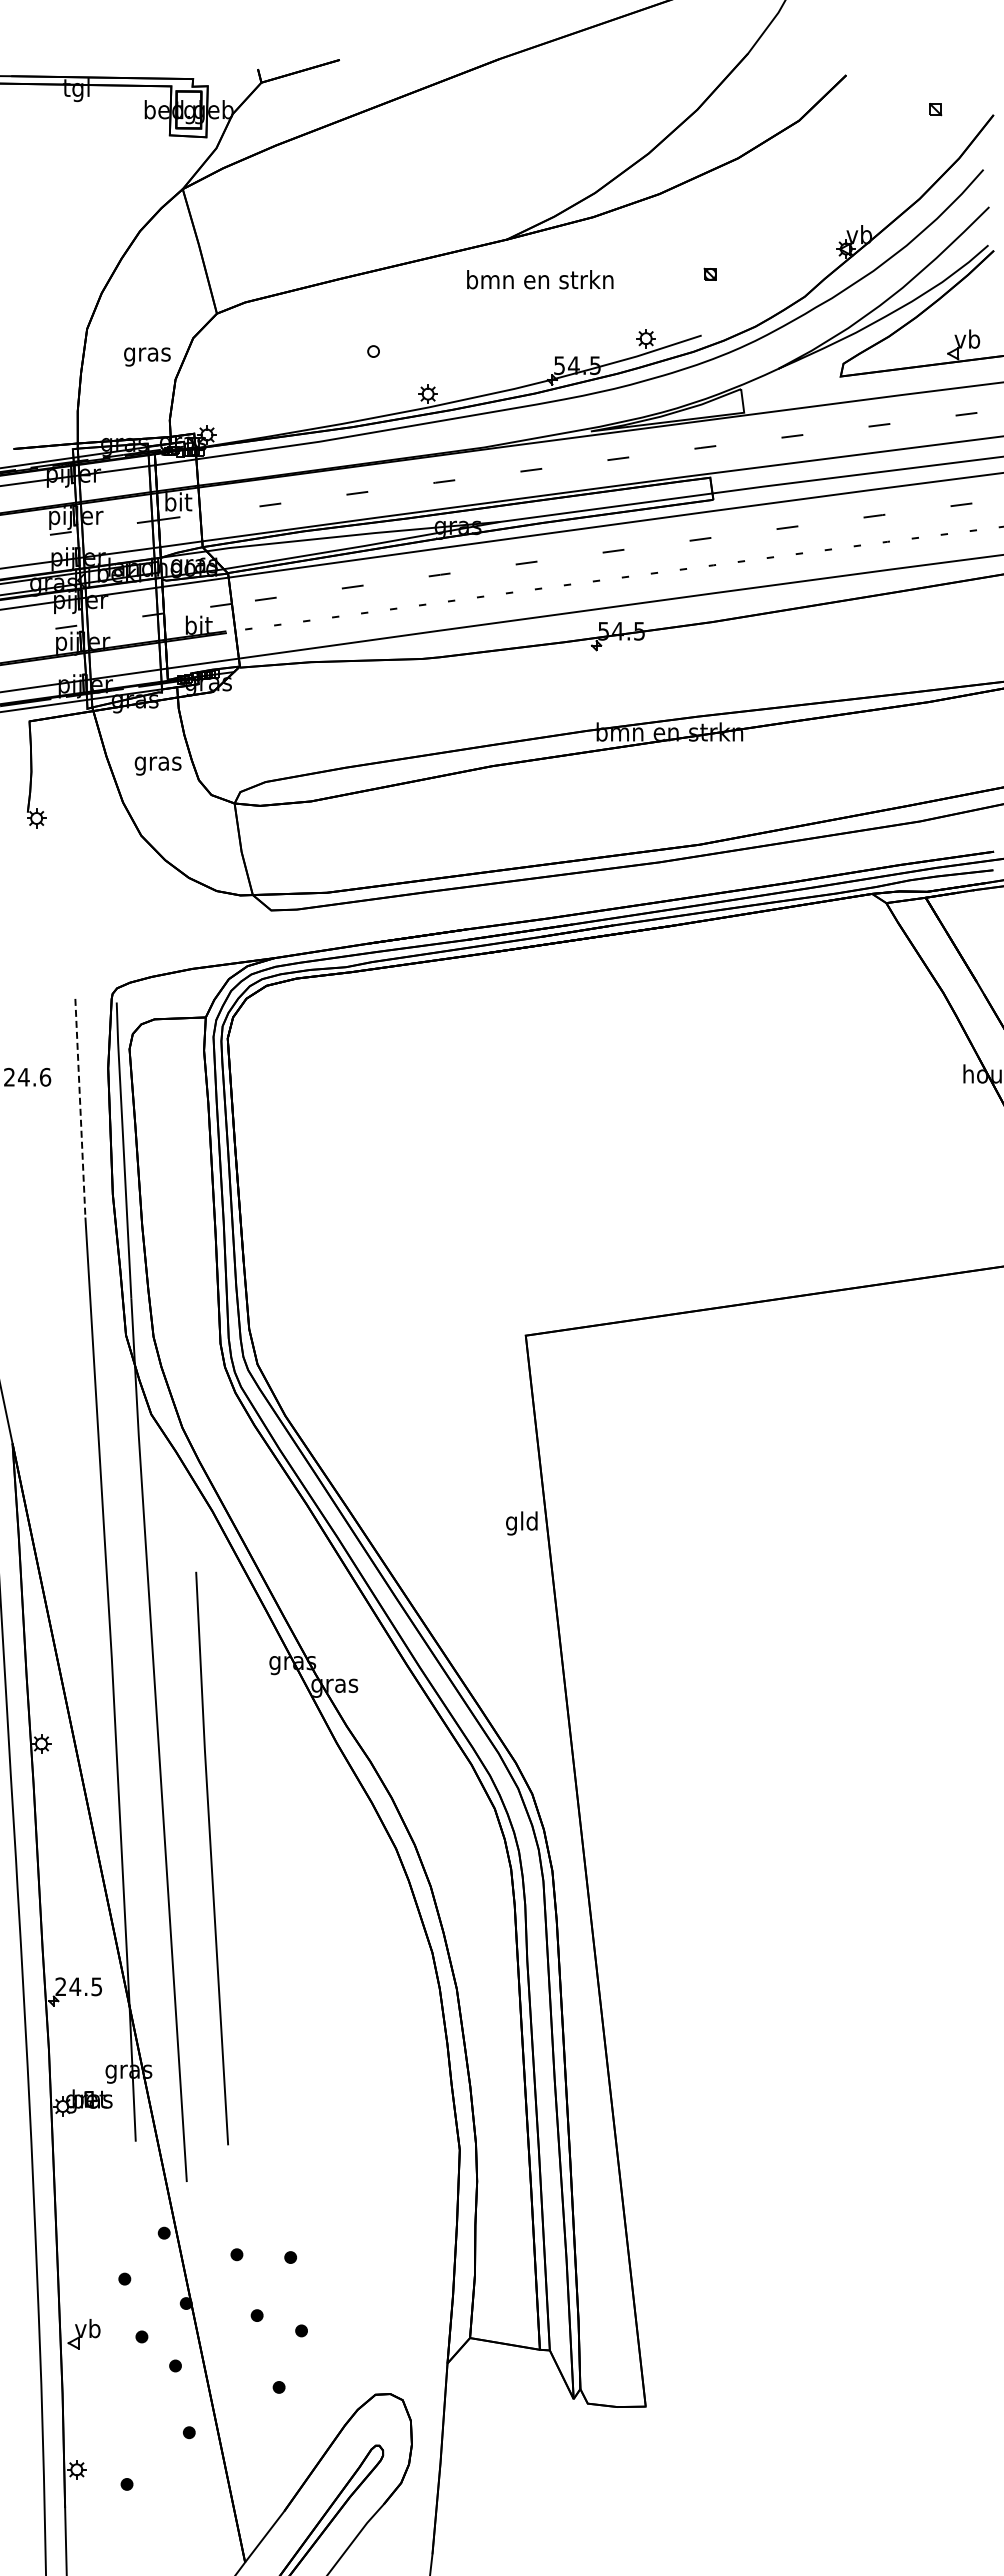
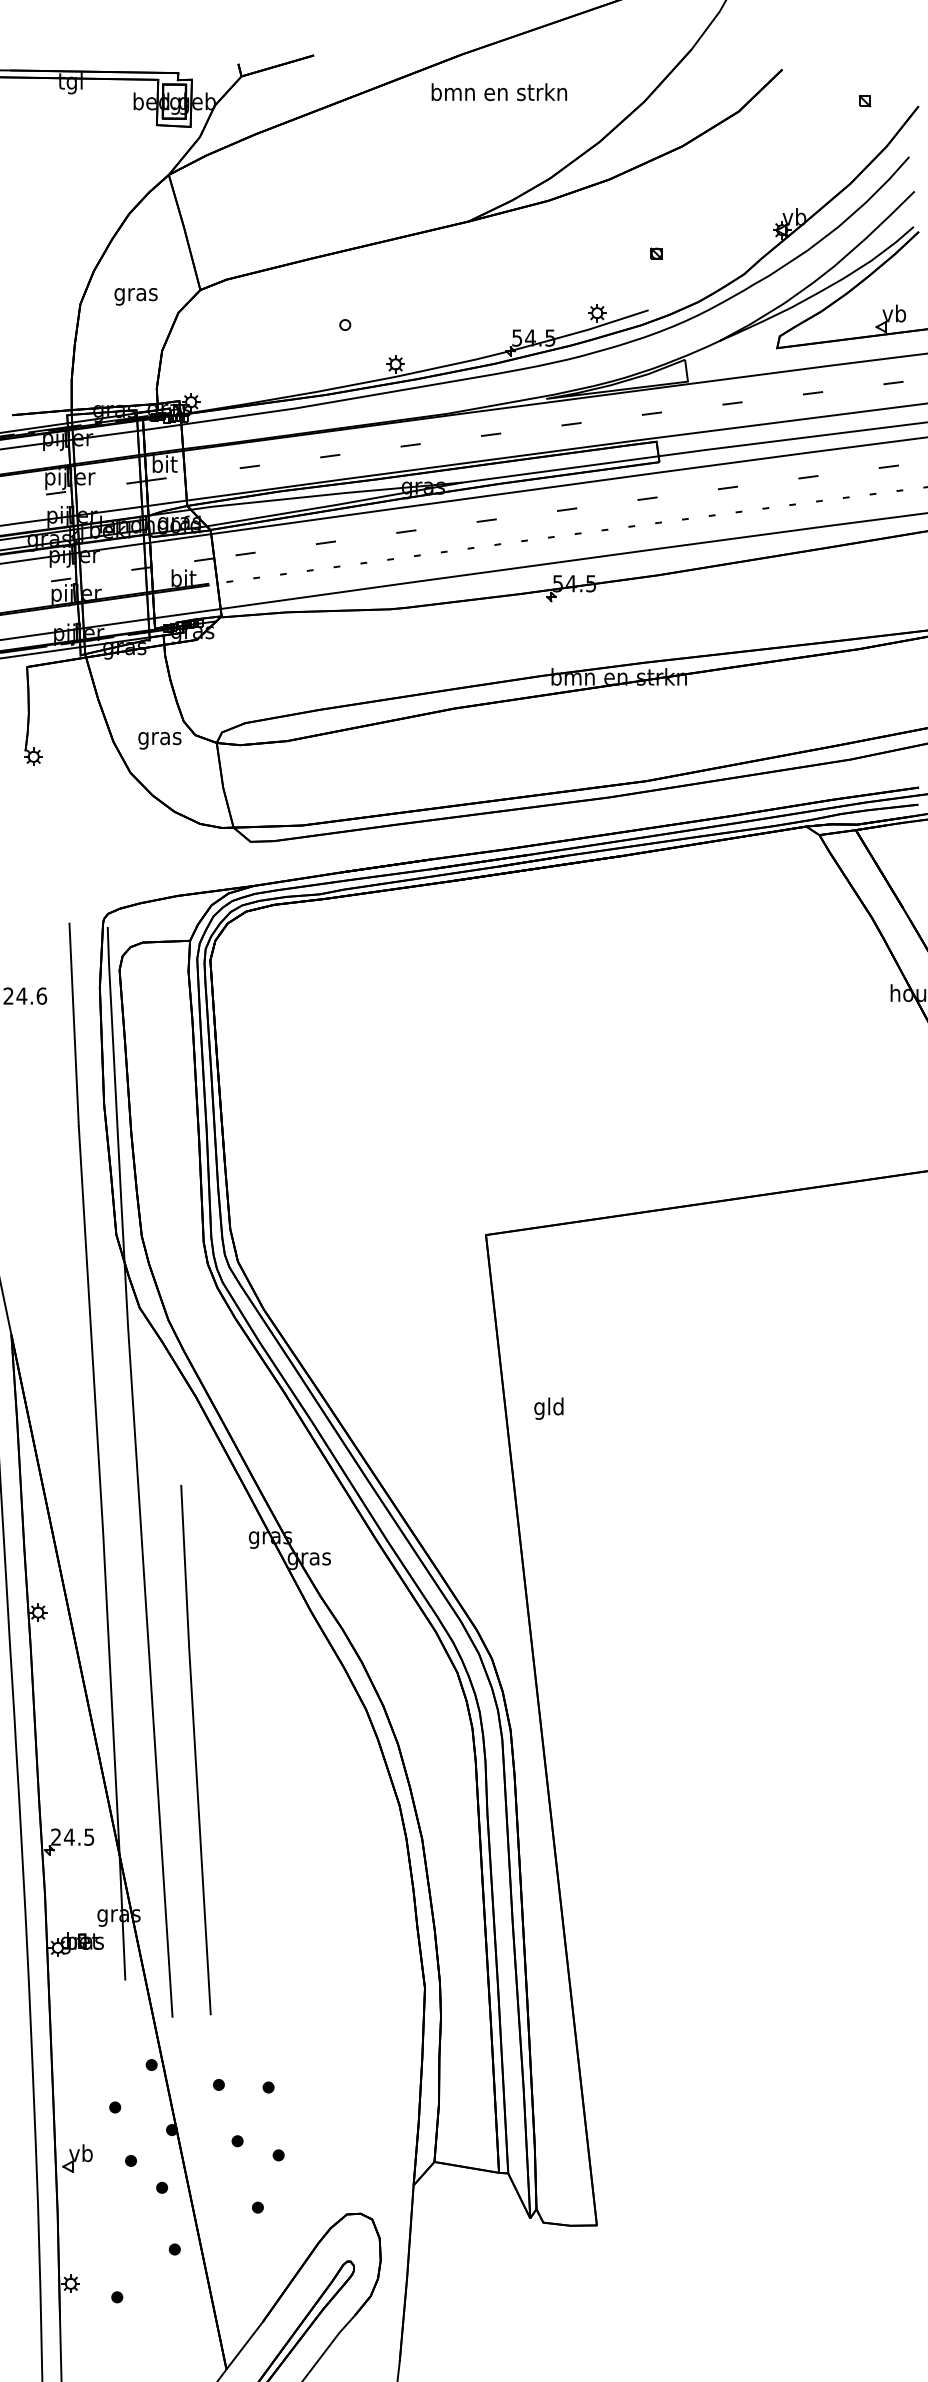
text: (540, 279) -> (499, 91), moved
text: (147, 356) -> (136, 296), moved
text: (157, 765) -> (159, 740), moved
line: (80, 1108) -> (74, 1025), dashed -> solid
text: (521, 1523) -> (548, 1408), moved
line: (211, 1858) -> (195, 1749), moved

